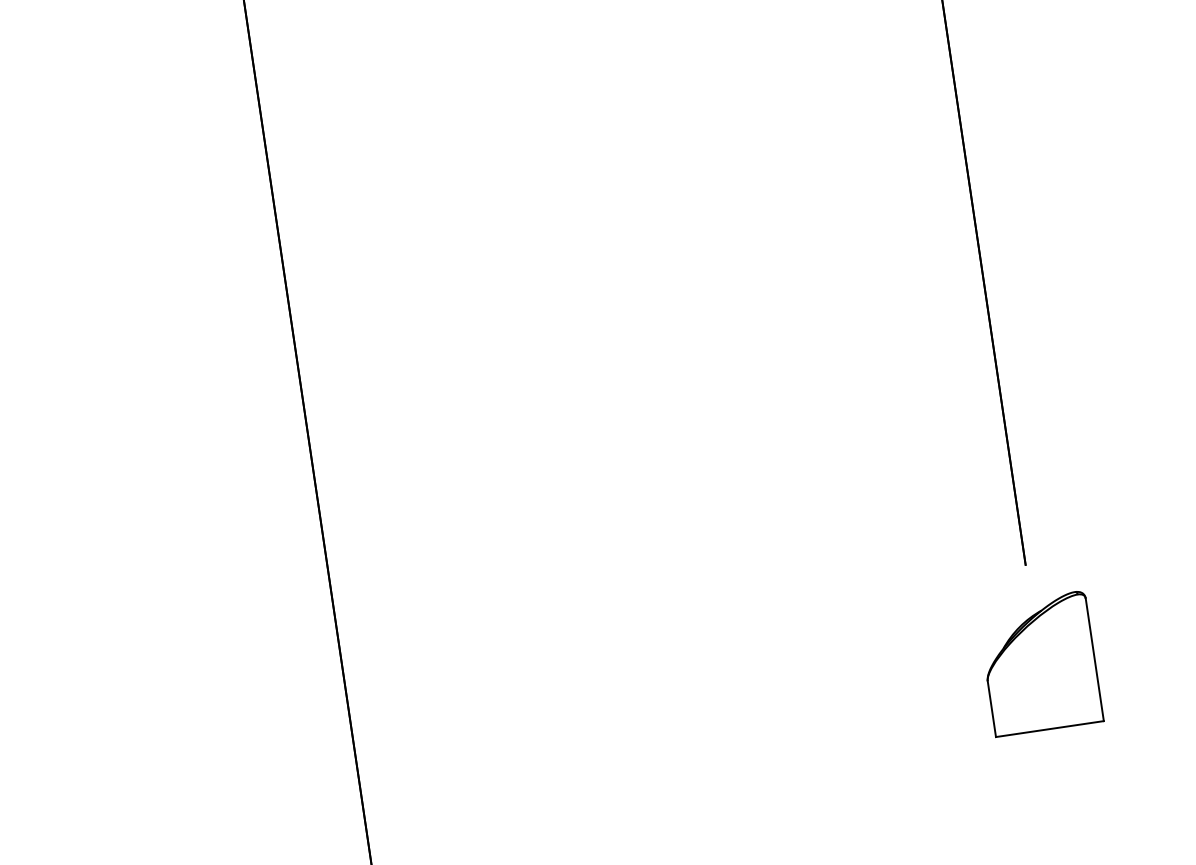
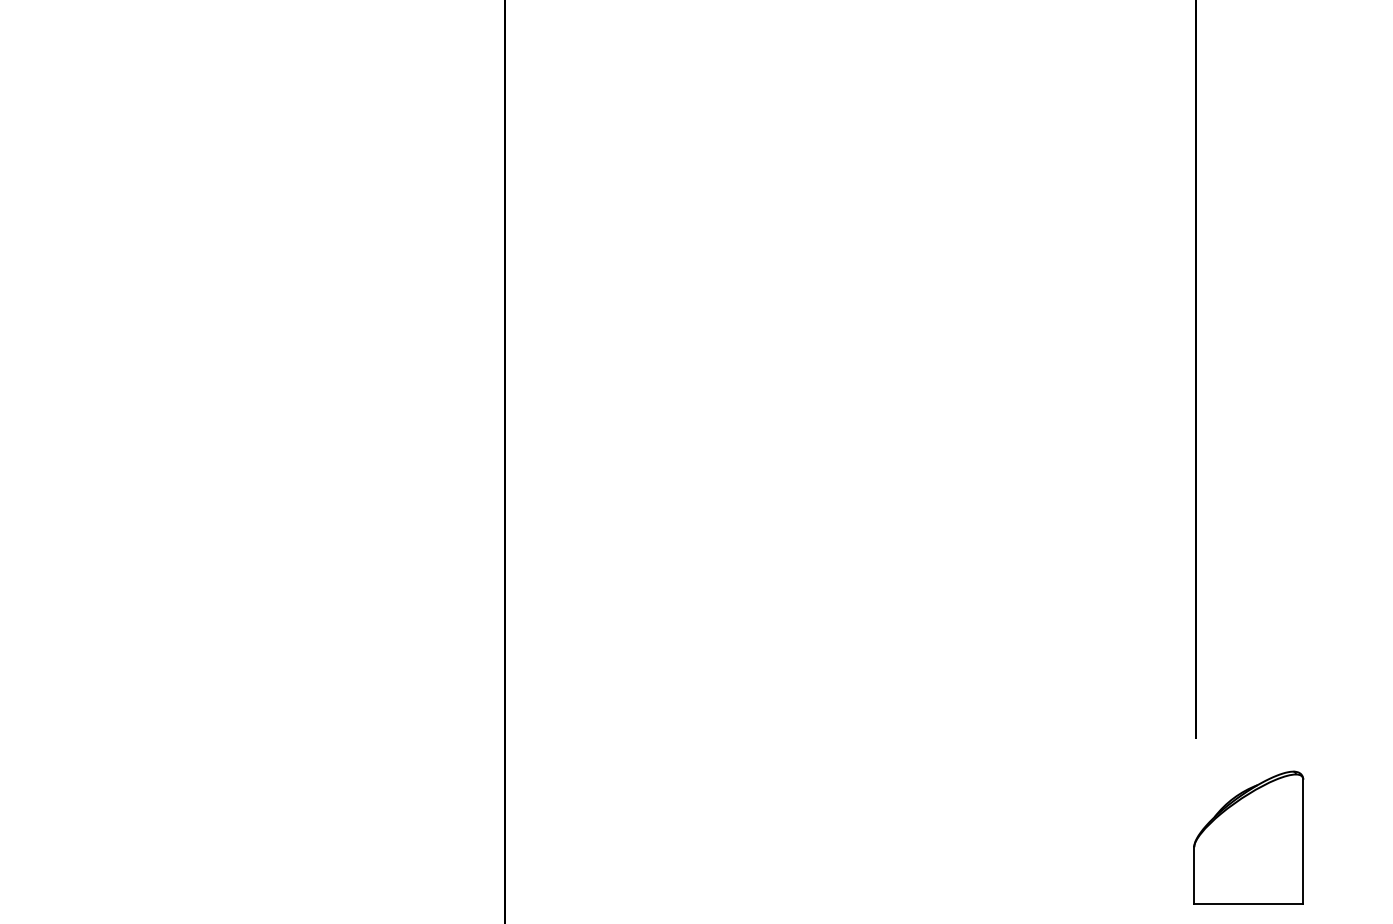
part: (1040, 663) -> (1248, 837), moved

